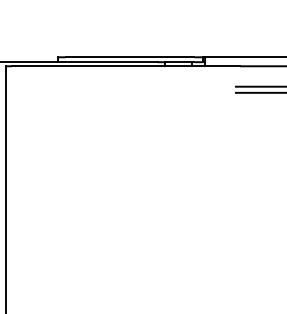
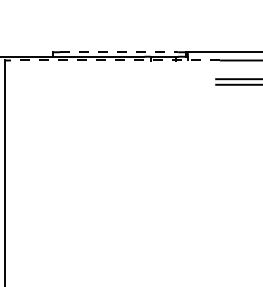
line: (130, 57) -> (119, 52), solid -> dashed
line: (125, 66) -> (115, 60), solid -> dashed

